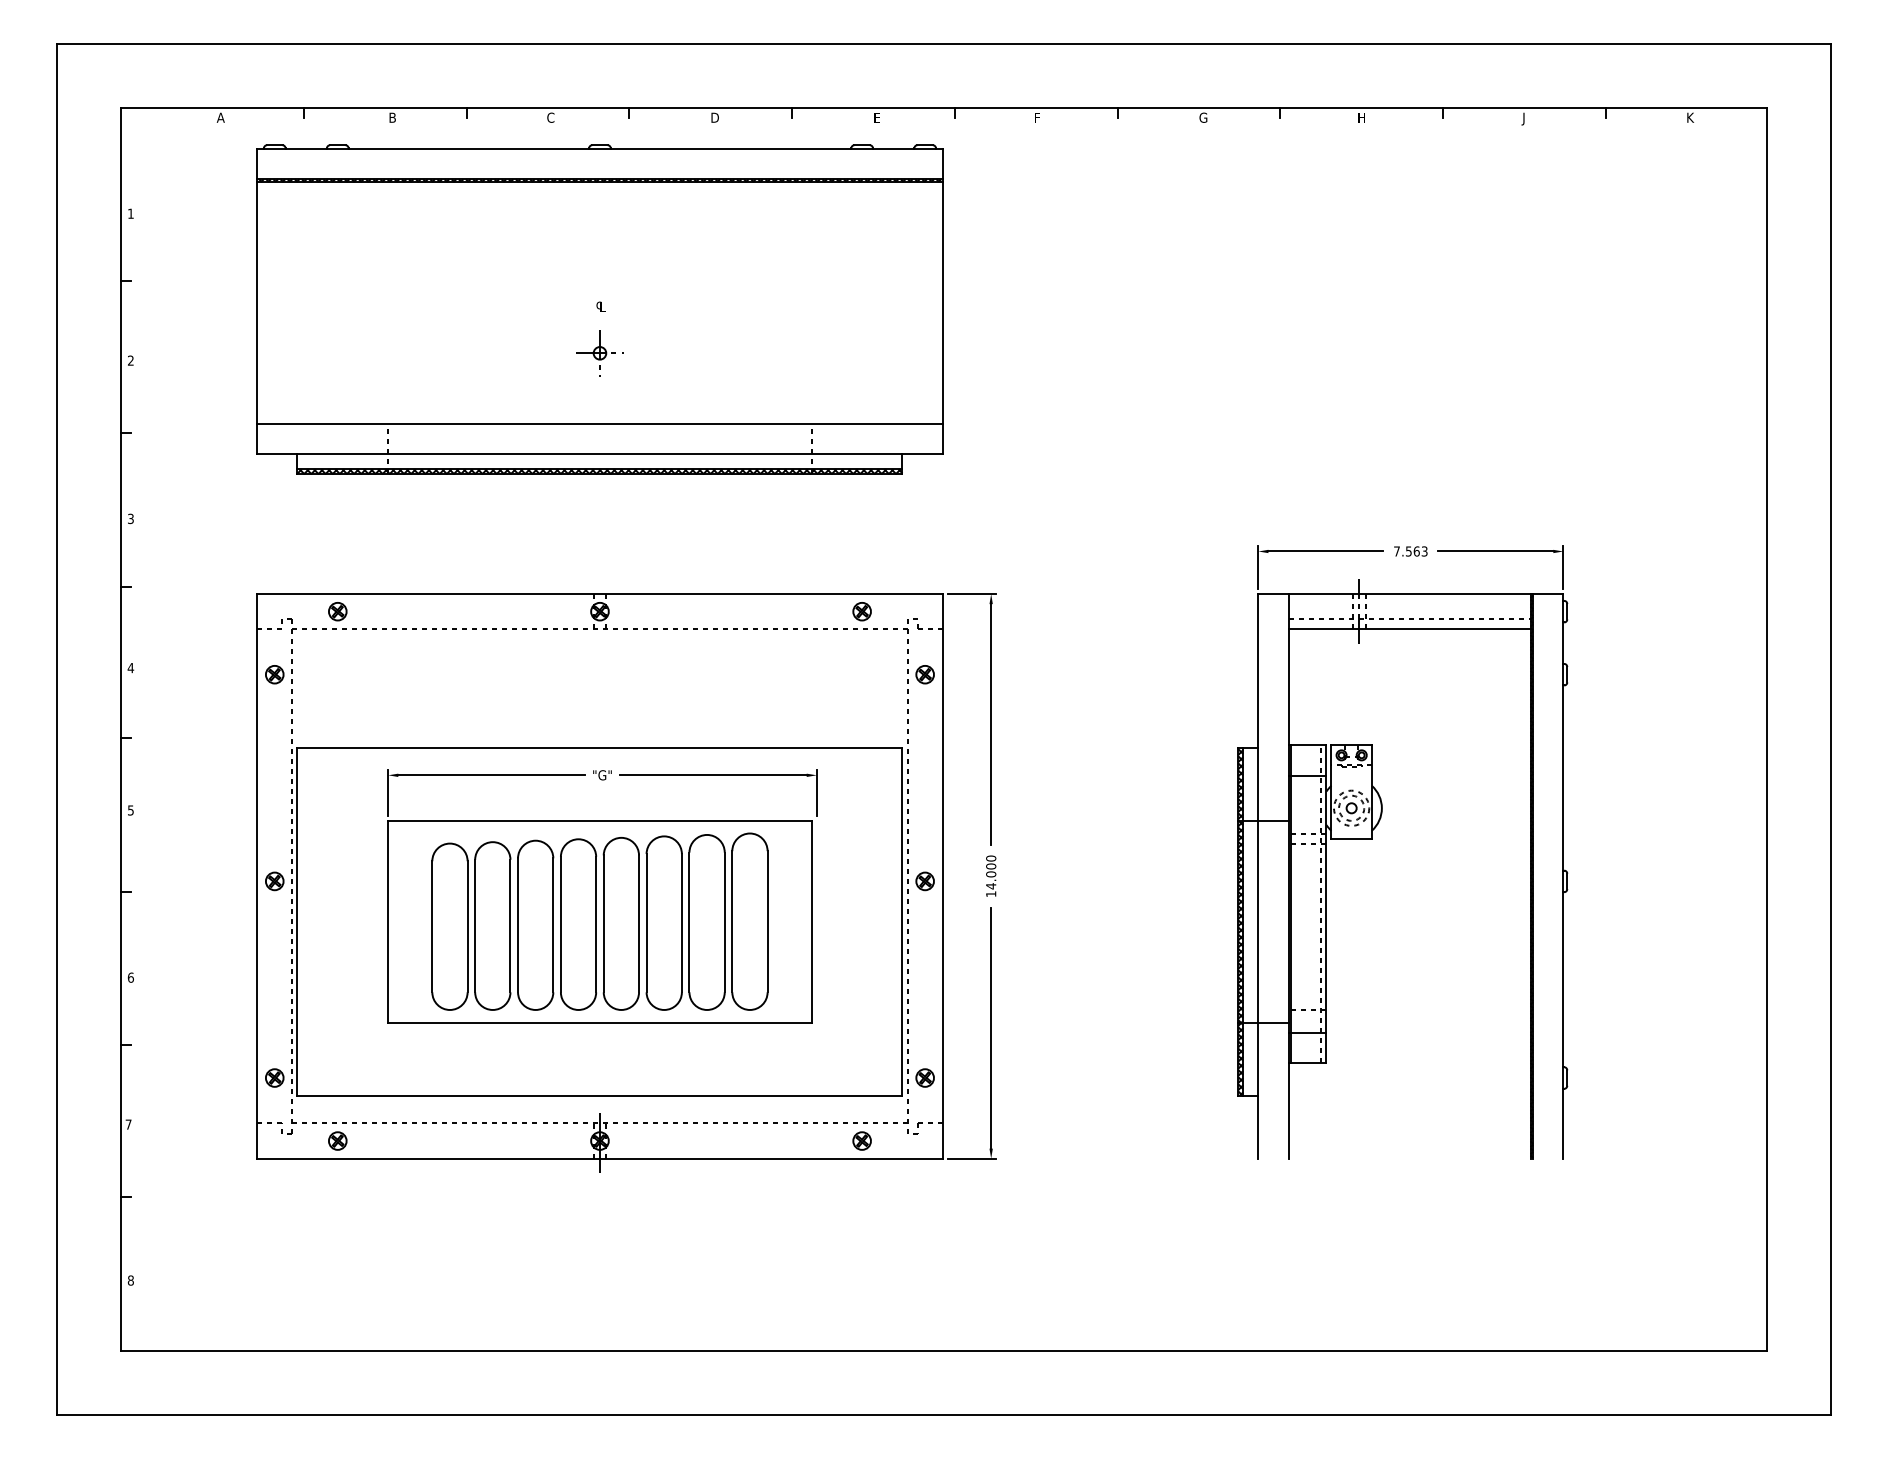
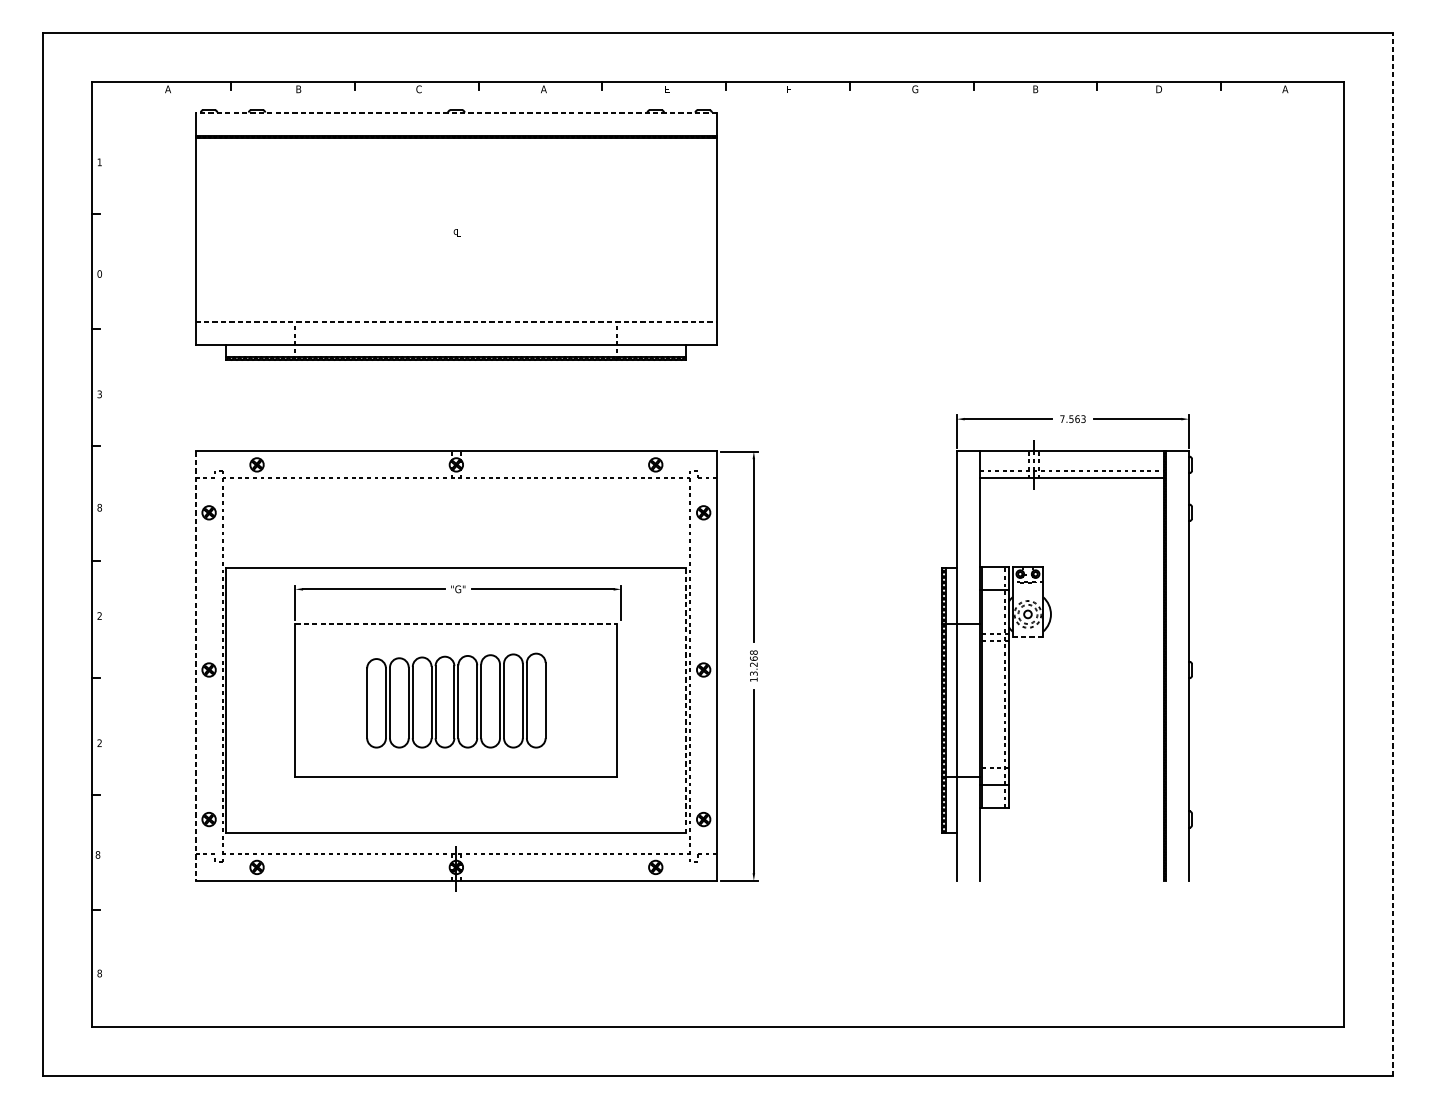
text: (714, 117) -> (543, 89), D -> A
text: (1361, 117) -> (1035, 89), H -> B
text: (1689, 117) -> (1284, 89), K -> A
text: (1523, 118) -> (1158, 89), J -> D
line: (599, 149) -> (456, 113), solid -> dashed
part: (599, 353) -> (456, 268), removed
text: (130, 360) -> (99, 273), 2 -> 0
line: (599, 423) -> (456, 321), solid -> dashed
text: (130, 668) -> (99, 508), 4 -> 8
line: (1831, 729) -> (1392, 554), solid -> dashed
text: (130, 810) -> (99, 616), 5 -> 2
line: (599, 820) -> (456, 623), solid -> dashed
line: (1352, 838) -> (1028, 637), solid -> dashed
text: (991, 872) -> (754, 663), 14.000 -> 13.268
line: (257, 876) -> (195, 666), solid -> dashed
part: (599, 921) -> (456, 700), size x0.7
line: (902, 921) -> (686, 700), solid -> dashed
text: (130, 977) -> (99, 743), 6 -> 2
text: (128, 1124) -> (97, 854), 7 -> 8

